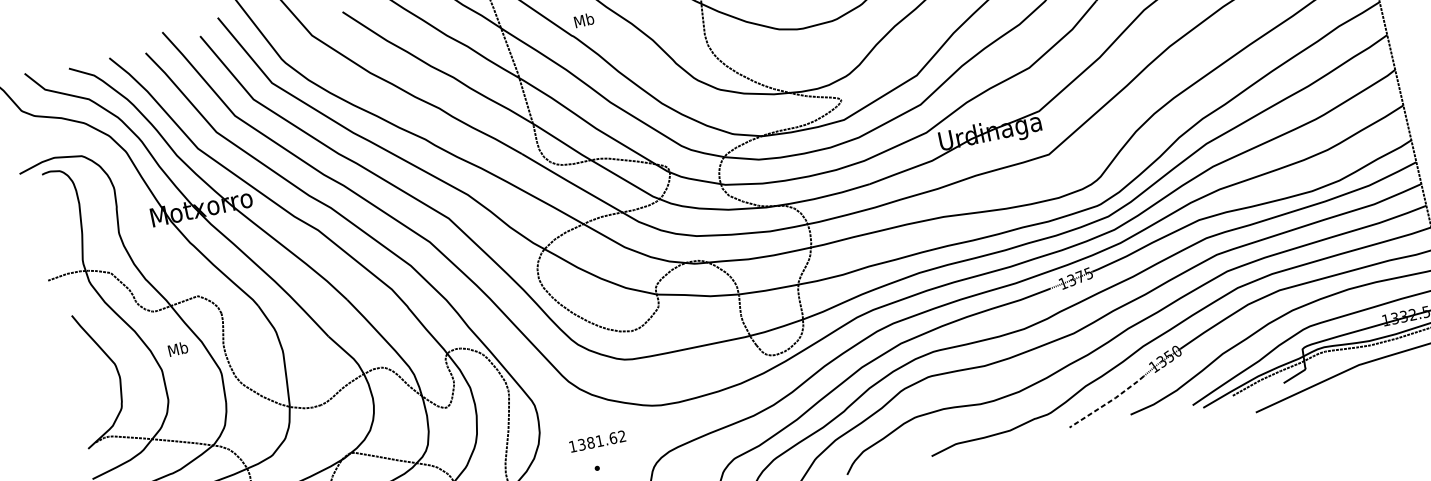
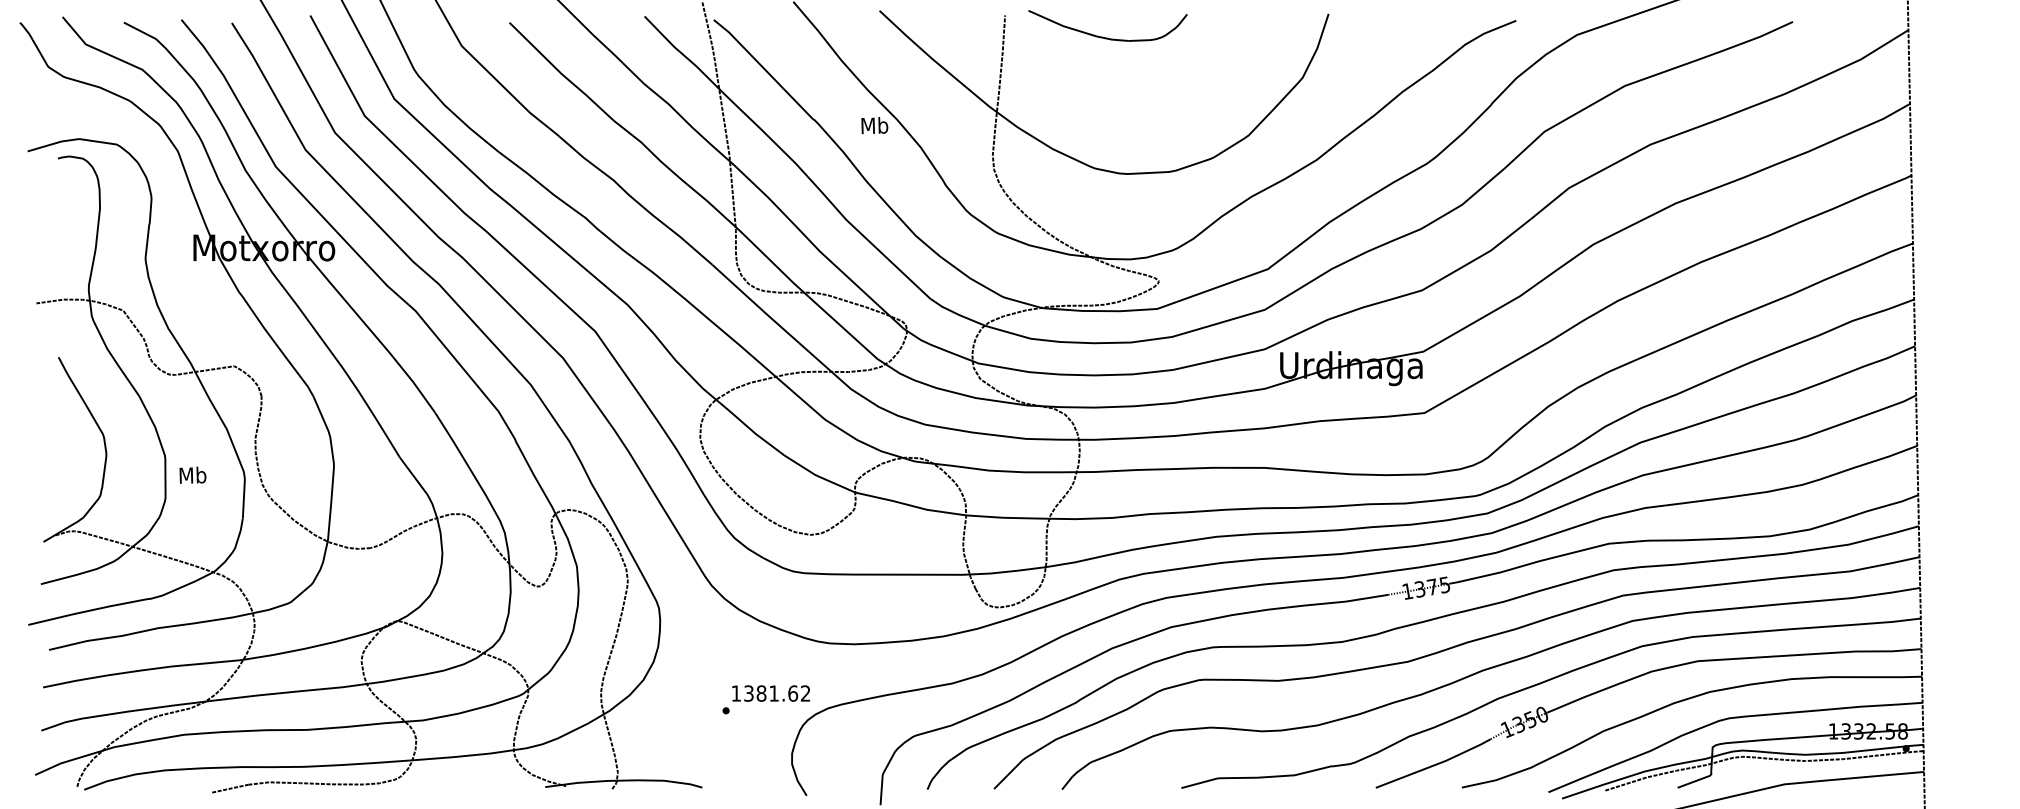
text: (583, 20) -> (874, 125), moved
text: (177, 348) -> (192, 474), moved
line: (1108, 402) -> (1435, 765), dashed -> solid
text: (597, 441) -> (770, 693), moved

